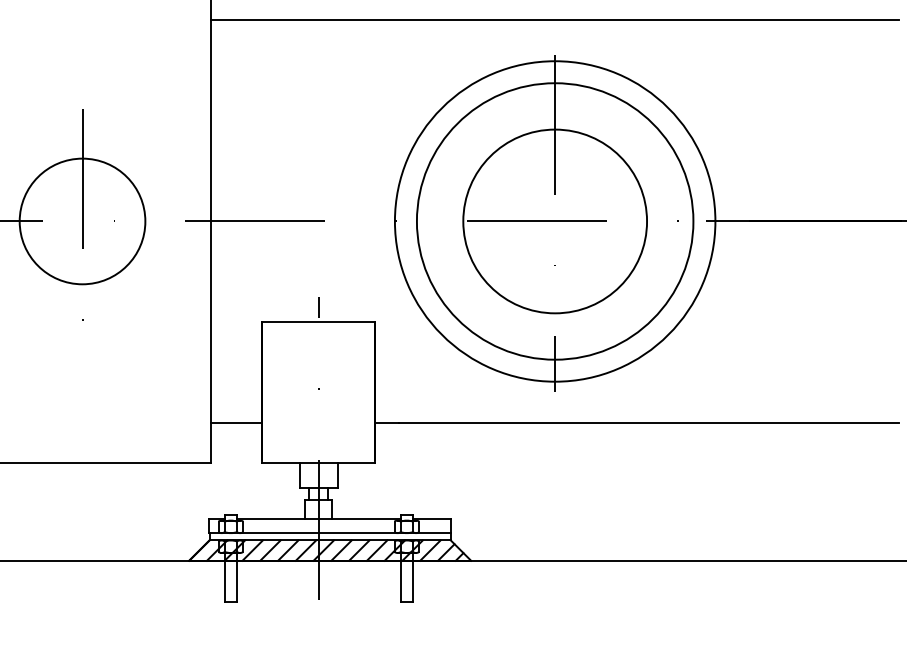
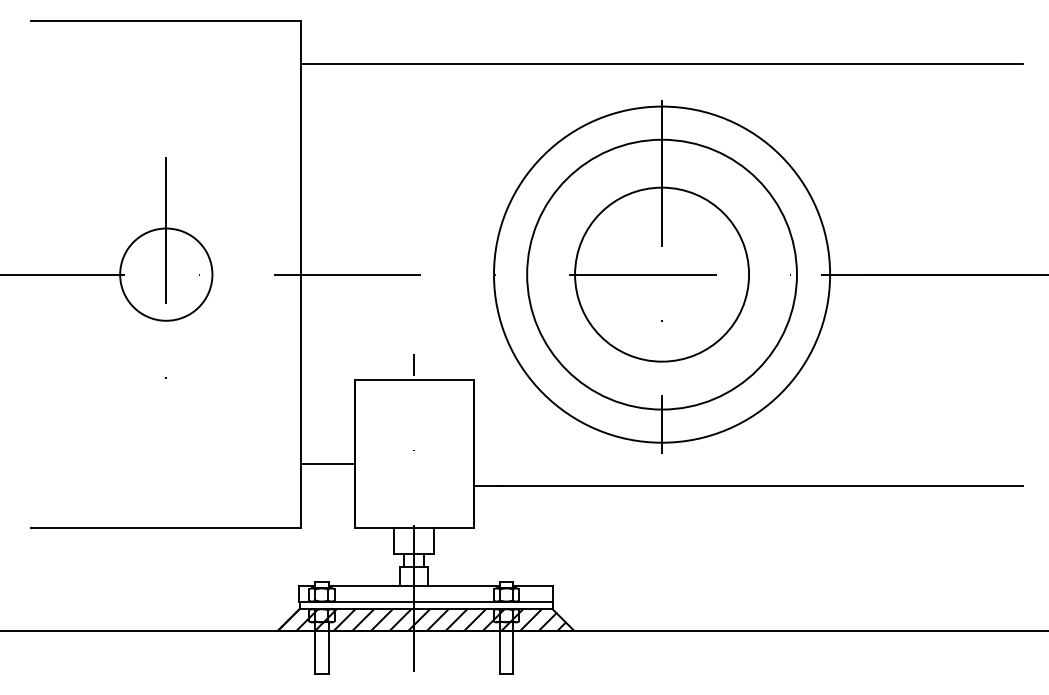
circle: (82, 221) -> (166, 274), size x0.7
circle: (554, 221) -> (661, 274), size x1.4
circle: (555, 221) -> (662, 274), size x0.6
line: (236, 422) -> (327, 463), moved

